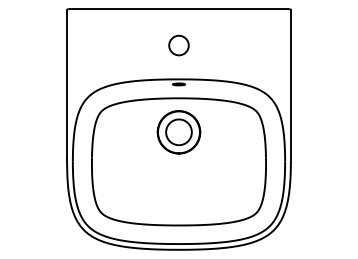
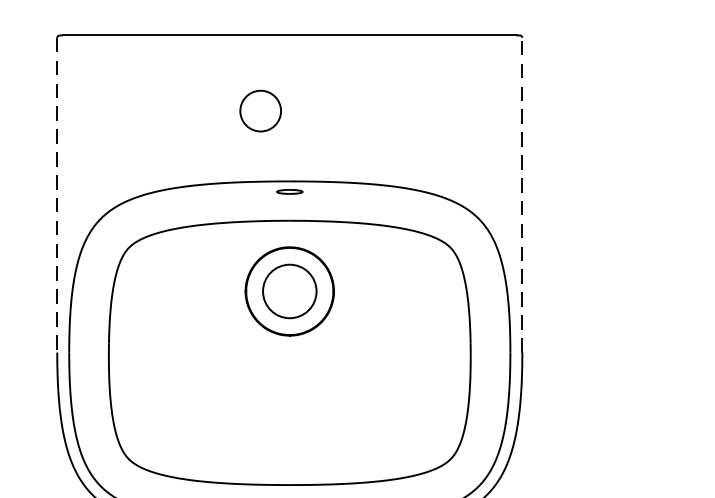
circle: (178, 45) -> (259, 110), moved
line: (67, 86) -> (58, 196), solid -> dashed
line: (290, 86) -> (521, 196), solid -> dashed

